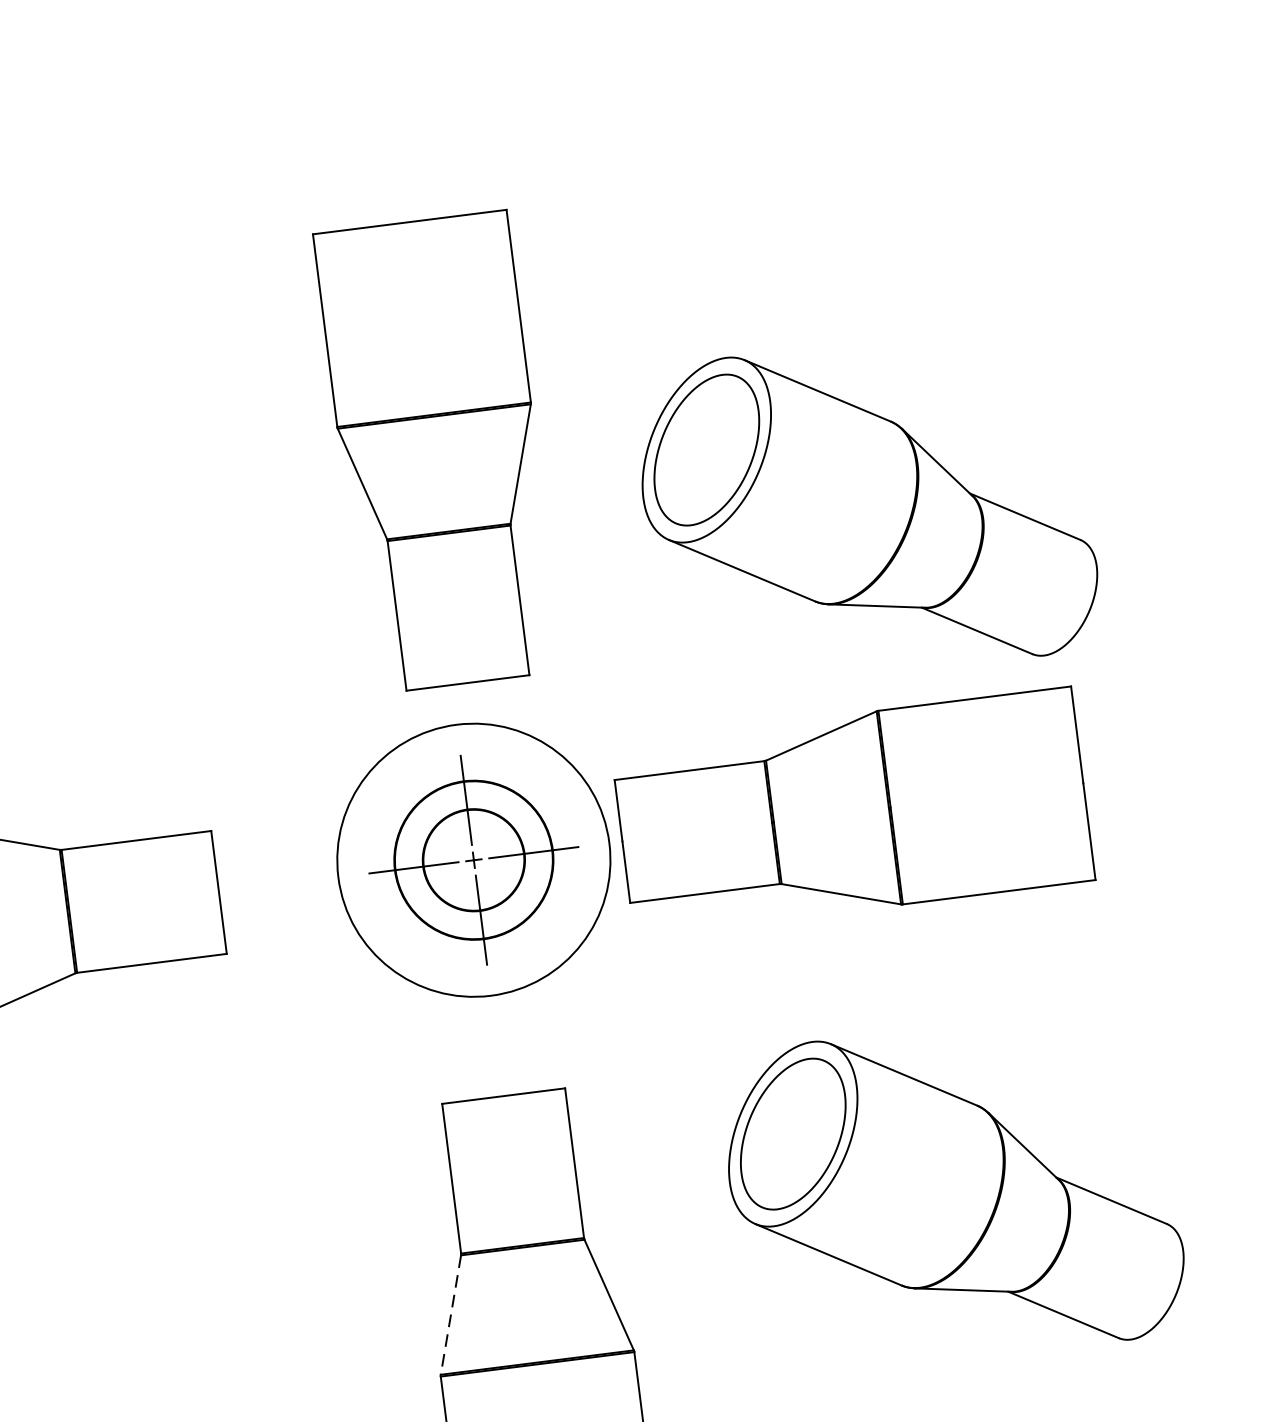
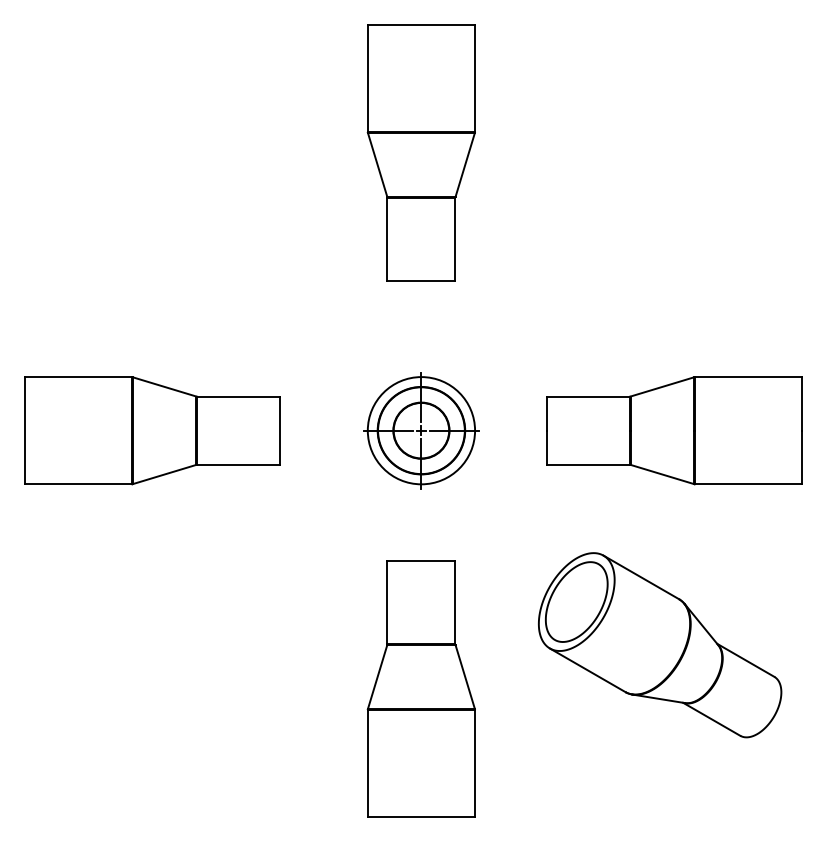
part: (437, 451) -> (420, 152), moved
part: (867, 509) -> (660, 266), removed
part: (852, 811) -> (674, 430), moved
circle: (473, 859) -> (421, 430), size x0.71
line: (450, 1315) -> (377, 677), dashed -> solid

